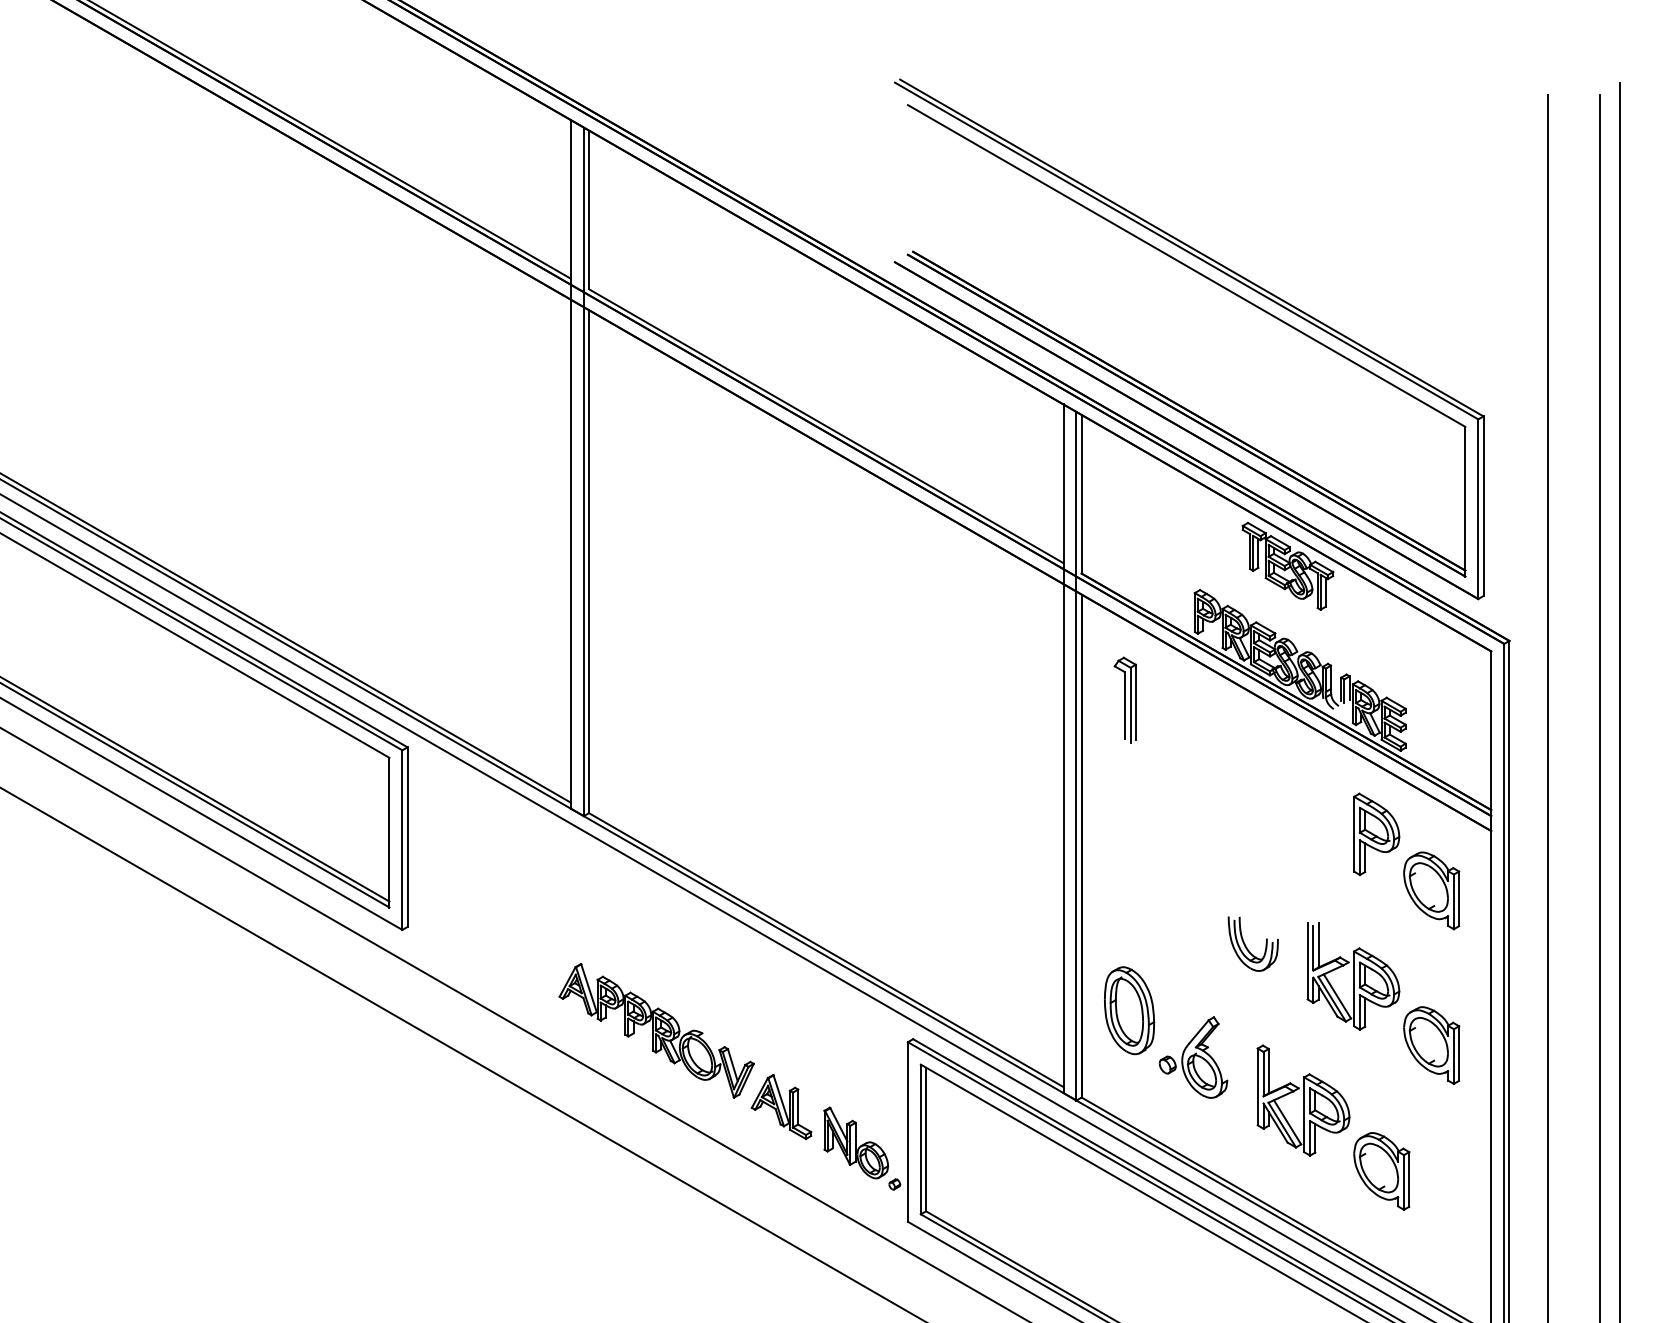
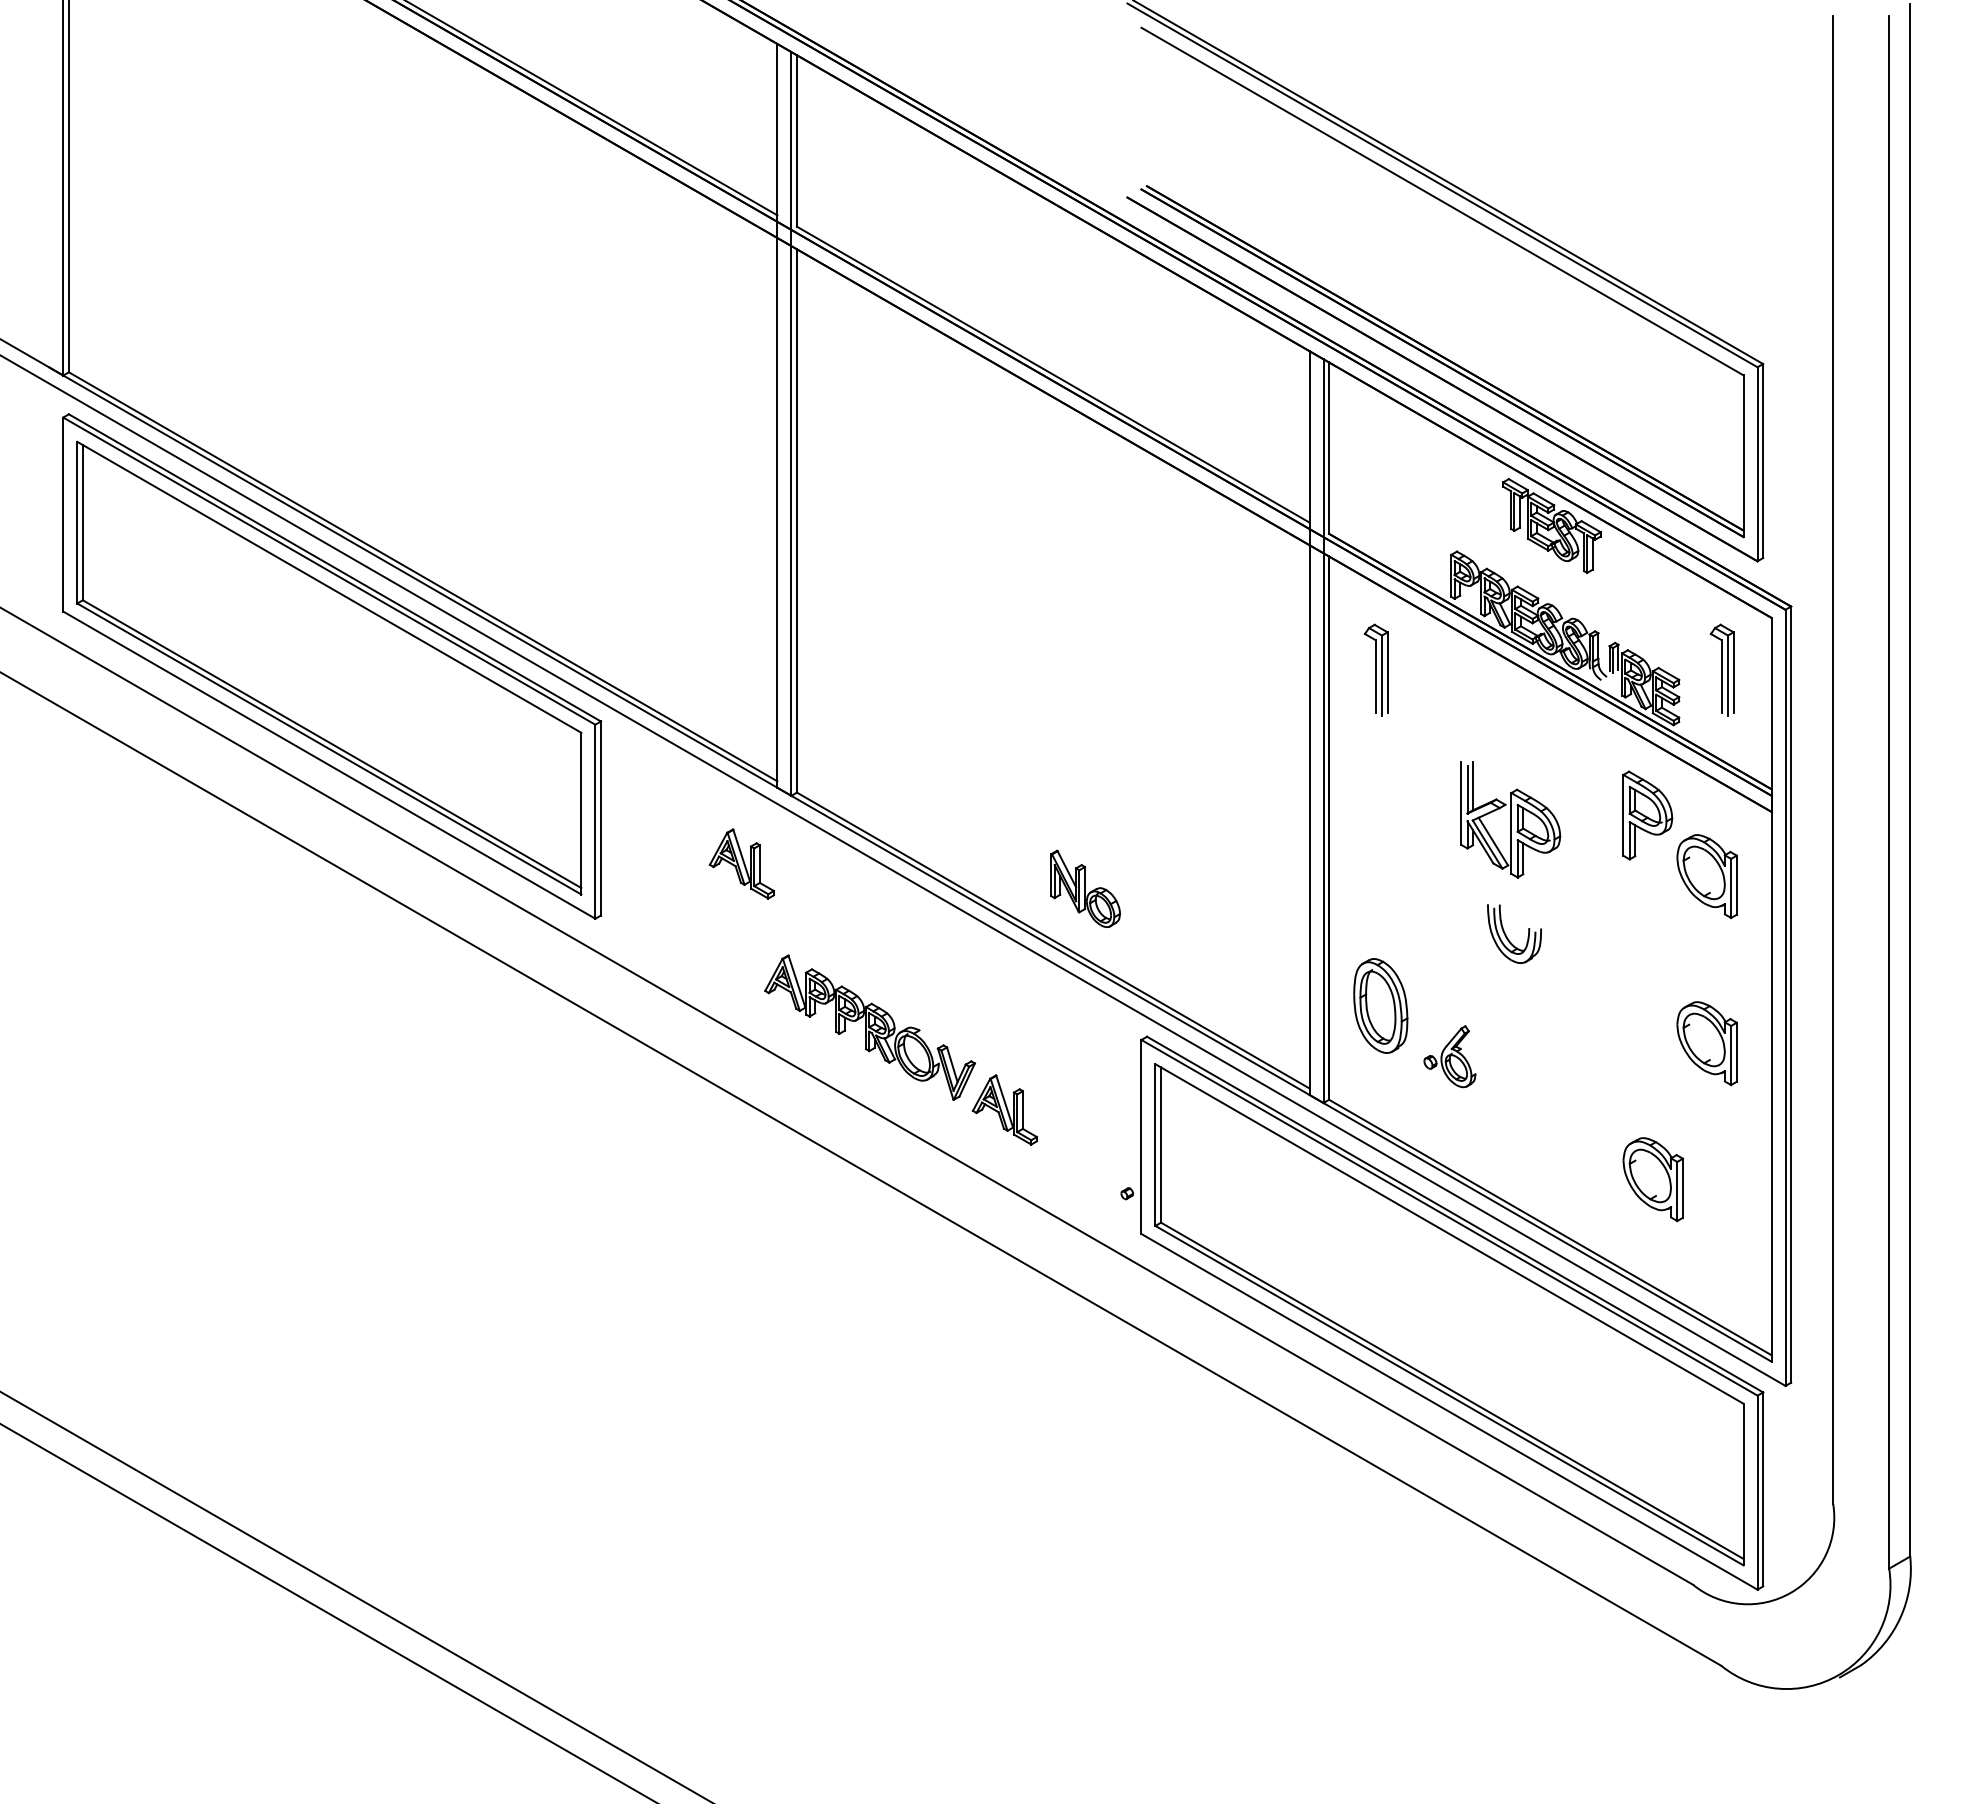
part: (1444, 699) -> (1721, 669), added
part: (537, 878) -> (741, 863), added
part: (1353, 976) -> (1510, 819), moved
part: (1193, 1057) -> (1449, 1056), size x0.7
part: (1303, 1100) -> (1568, 1102), removed
part: (856, 1142) -> (1085, 888), moved

